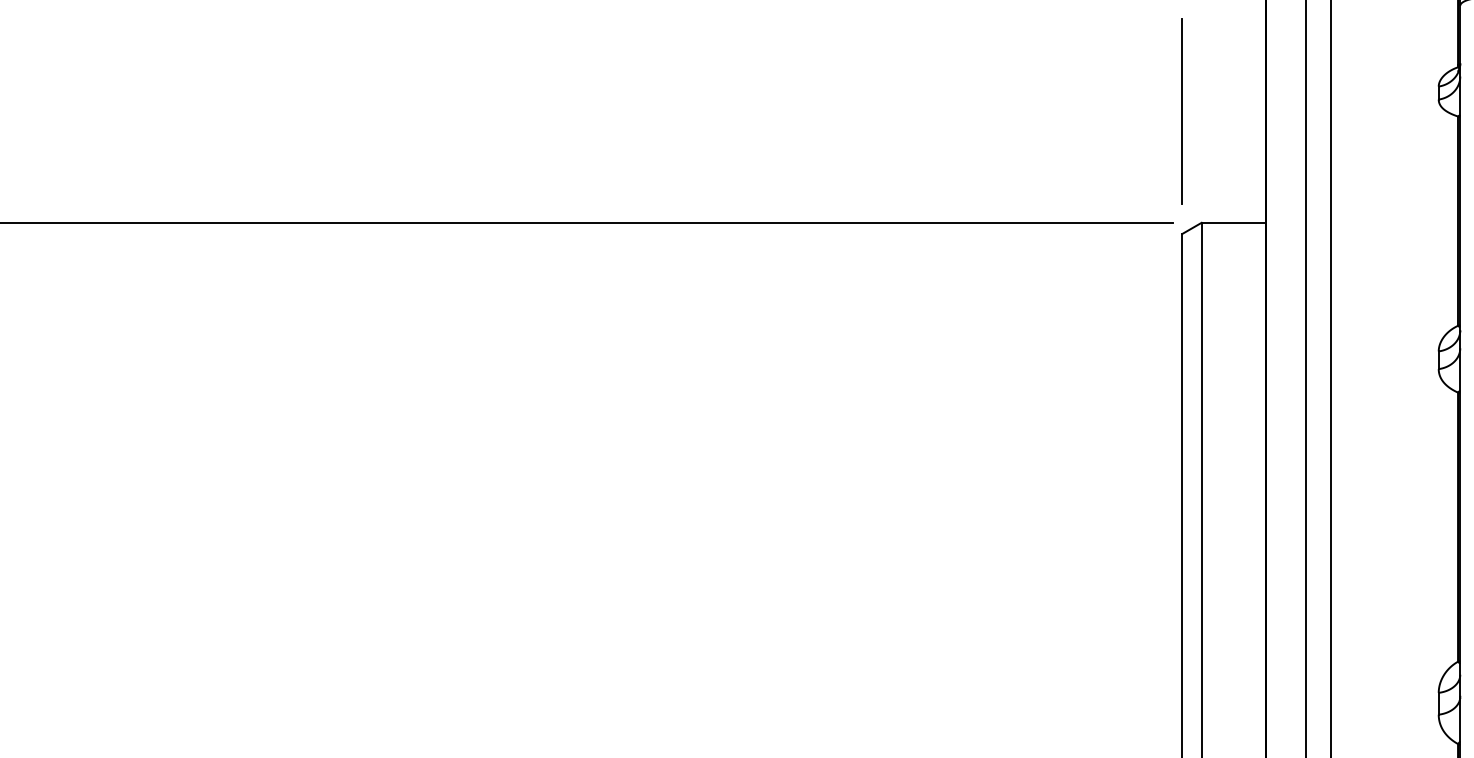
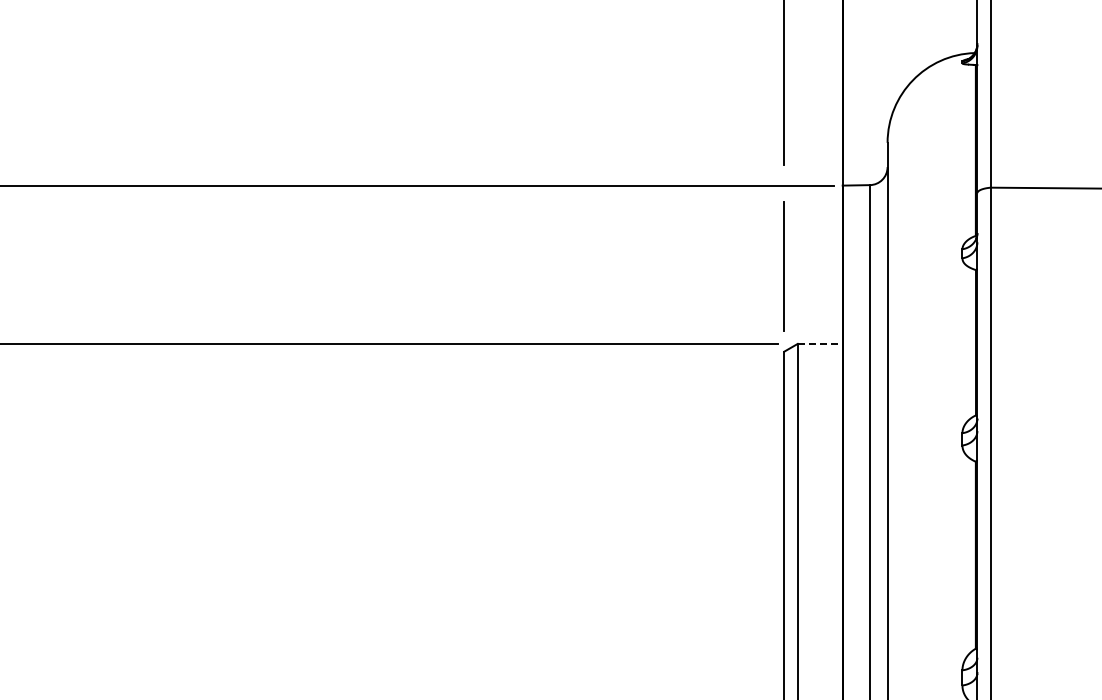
line: (1234, 222) -> (820, 343), solid -> dashed

